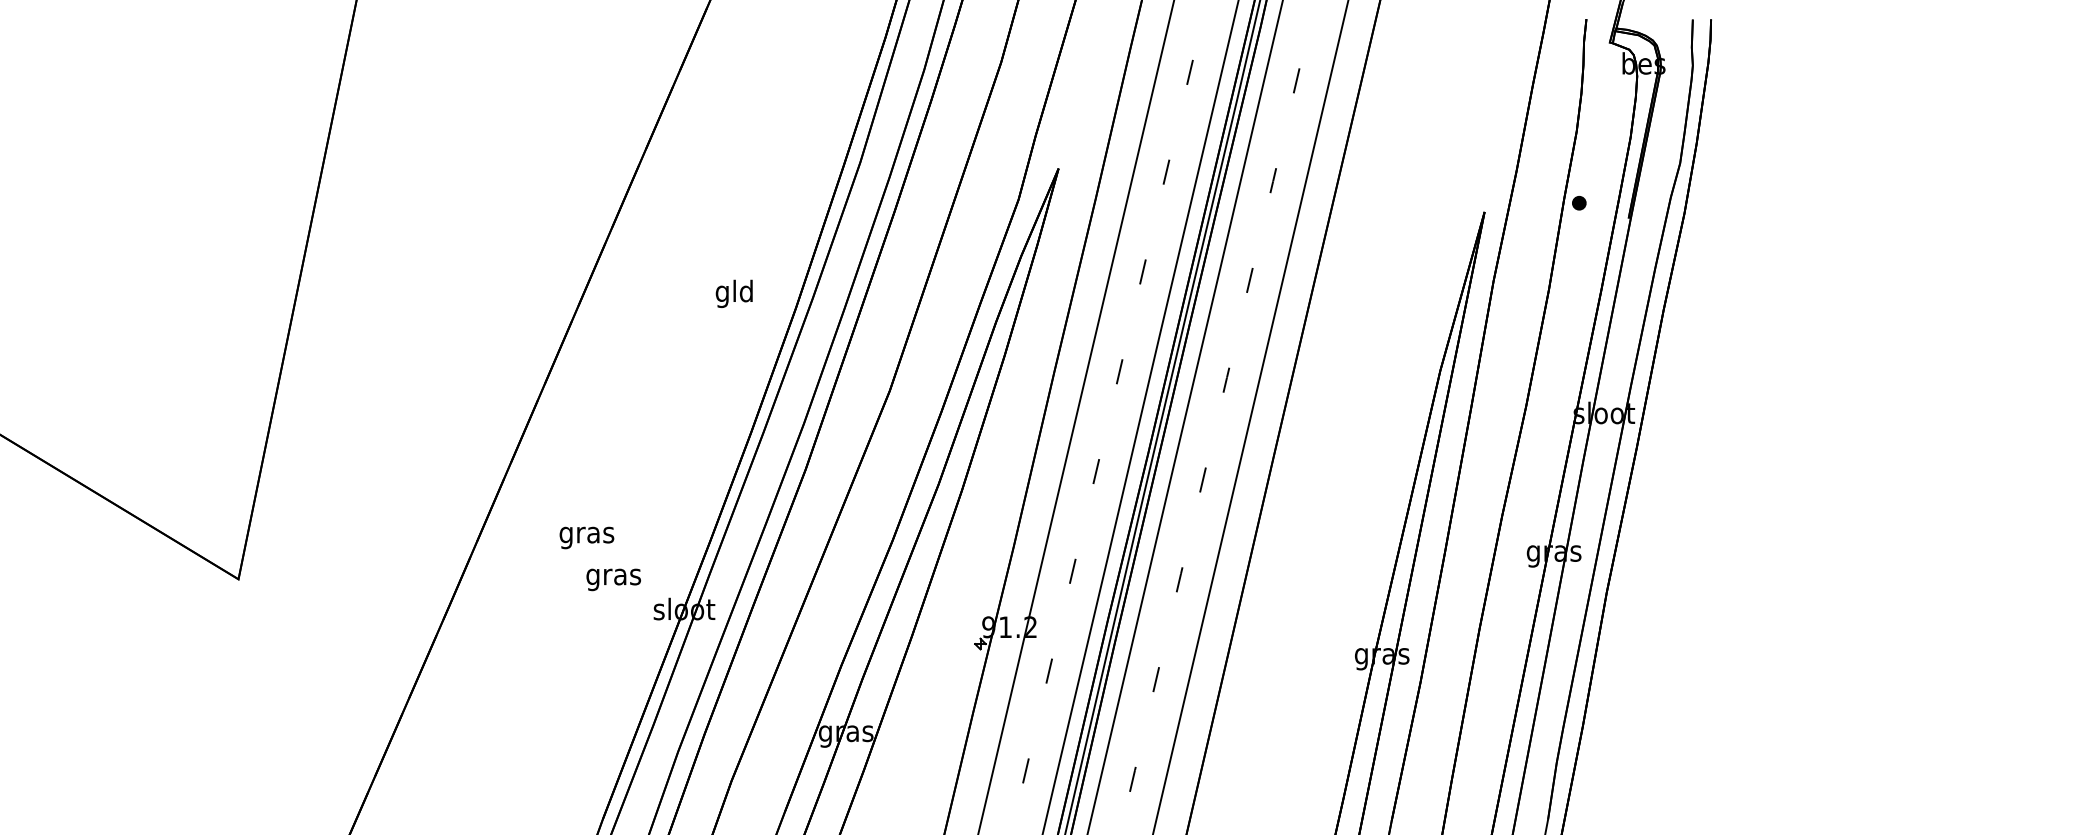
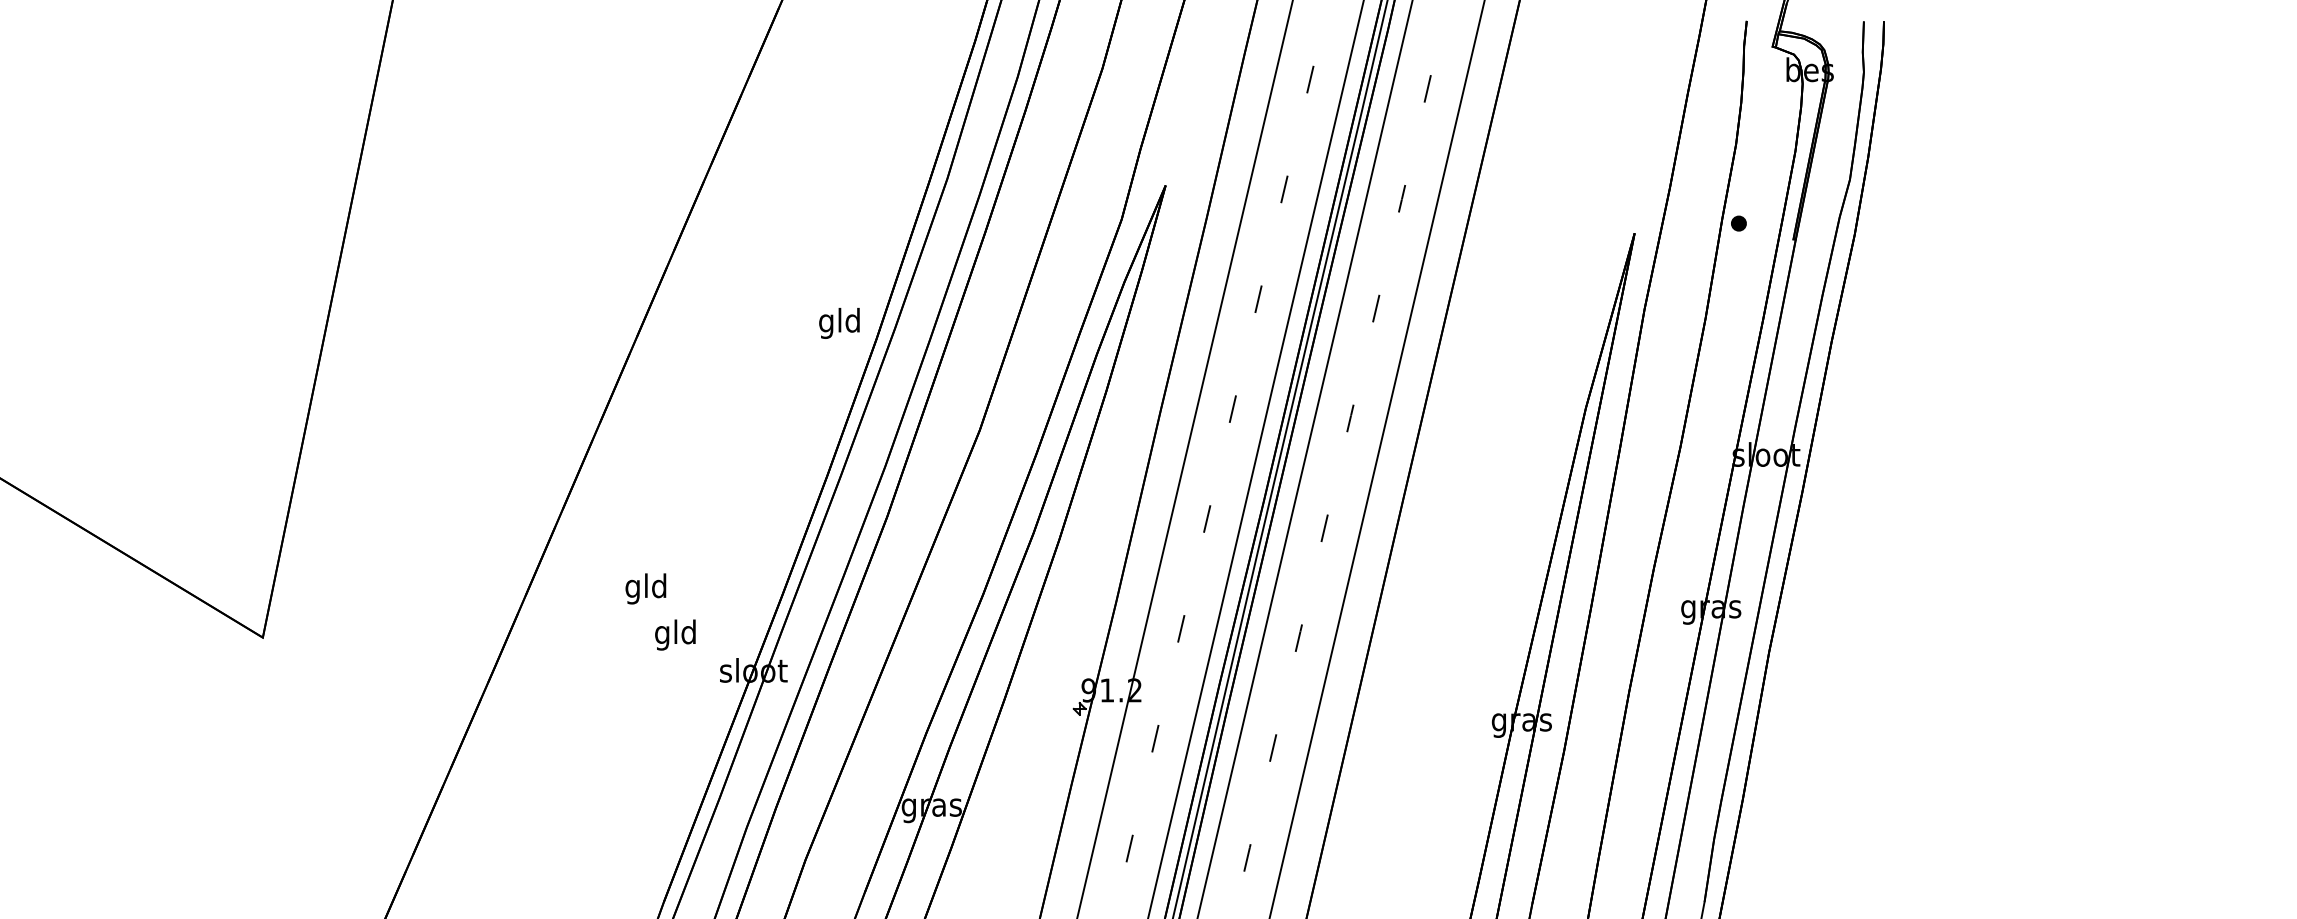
text: (733, 293) -> (838, 322), moved
text: (586, 535) -> (645, 589), gras -> gld
text: (613, 576) -> (675, 634), gras -> gld

